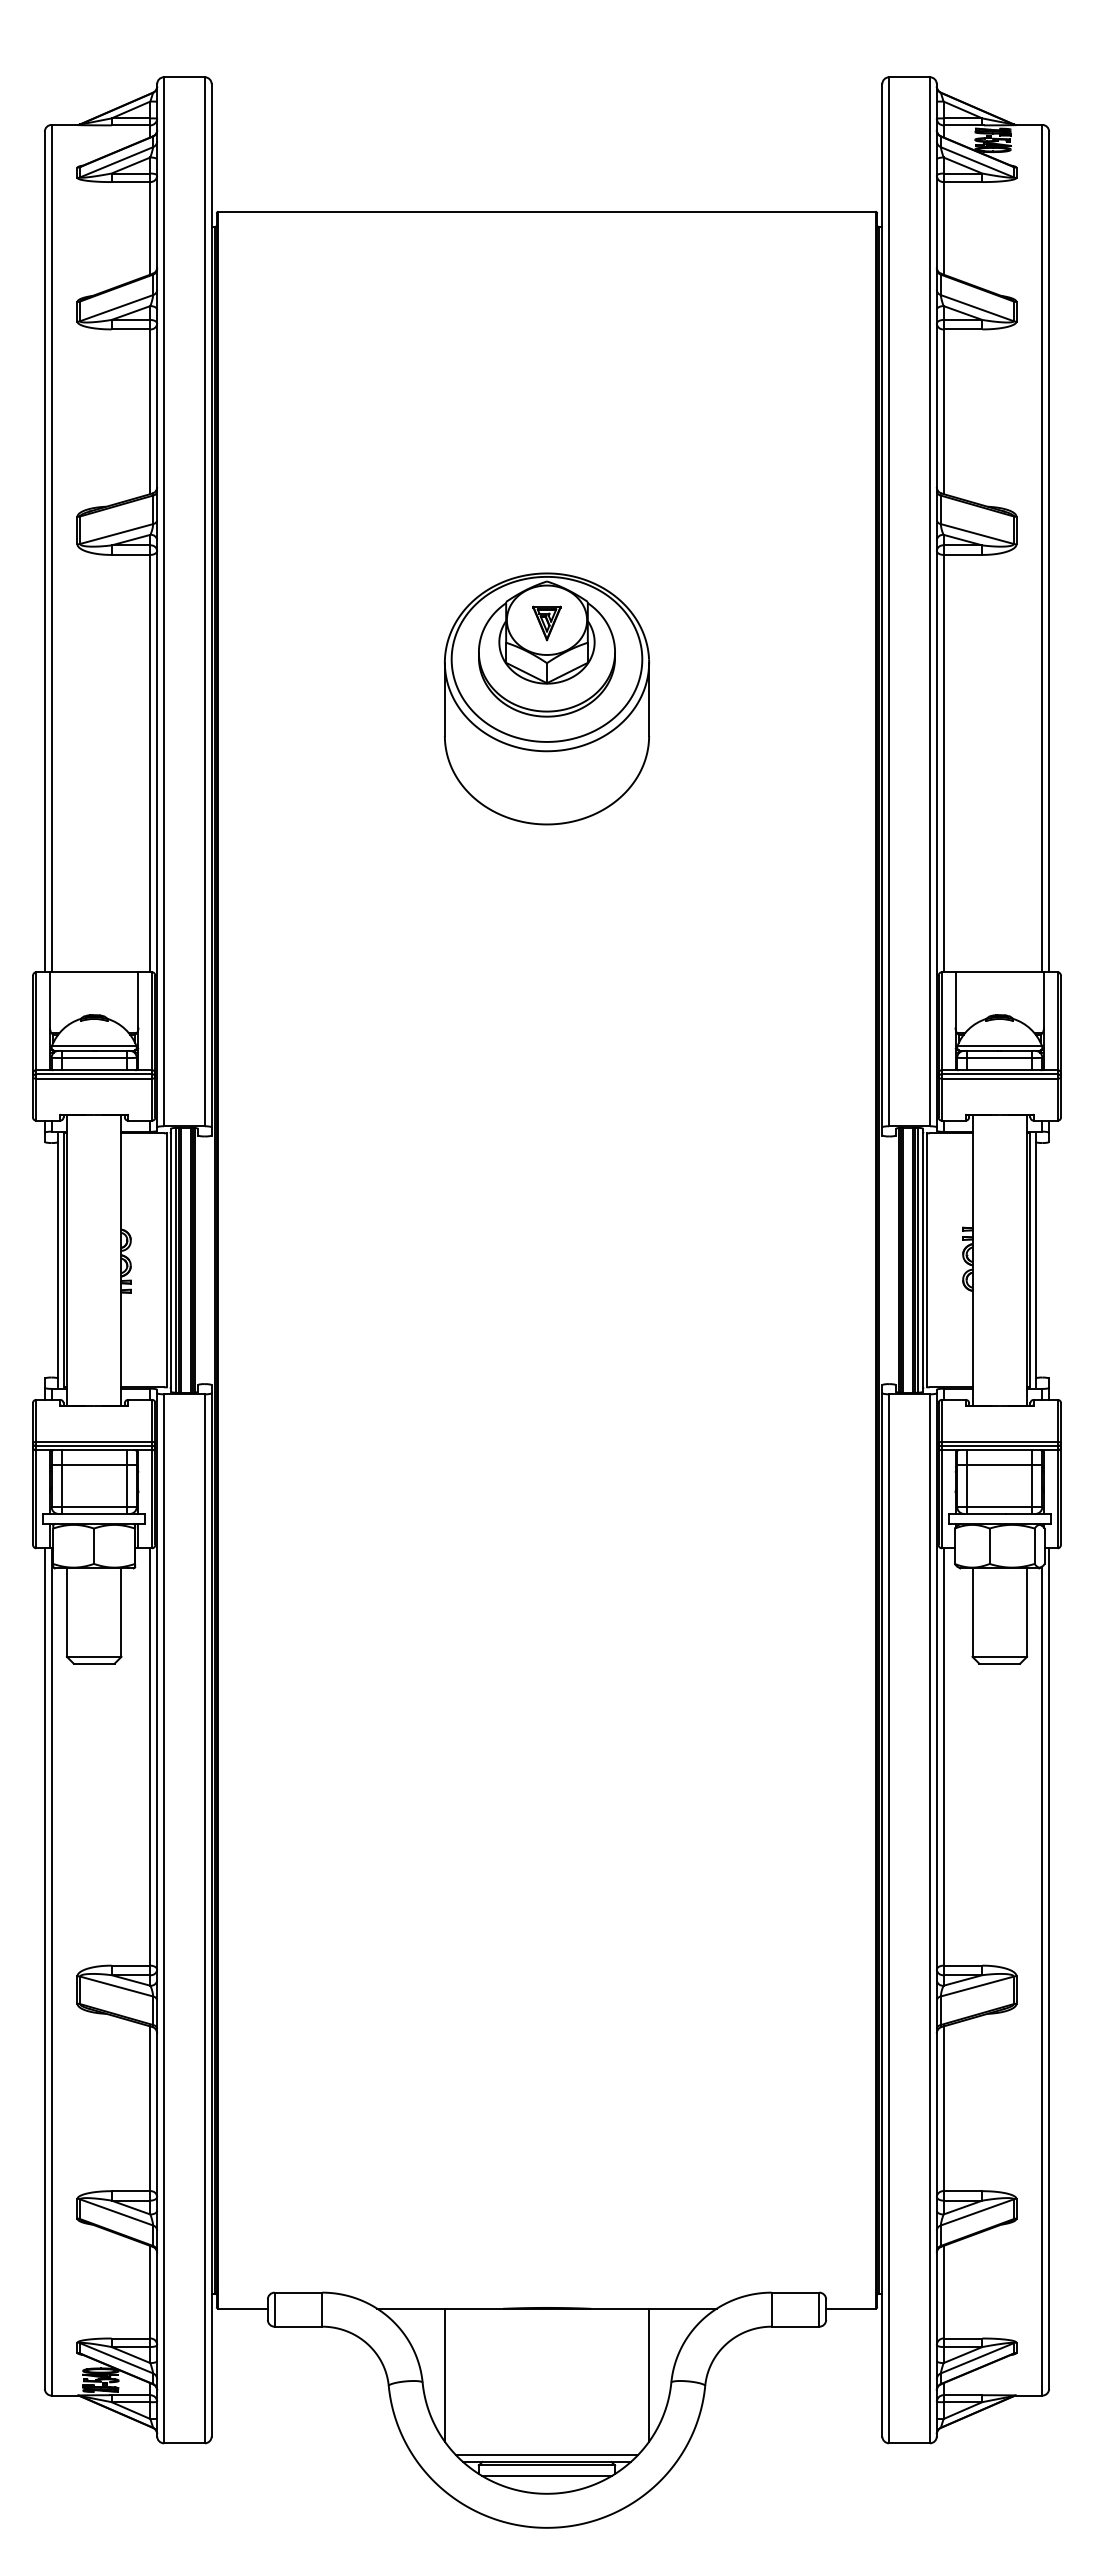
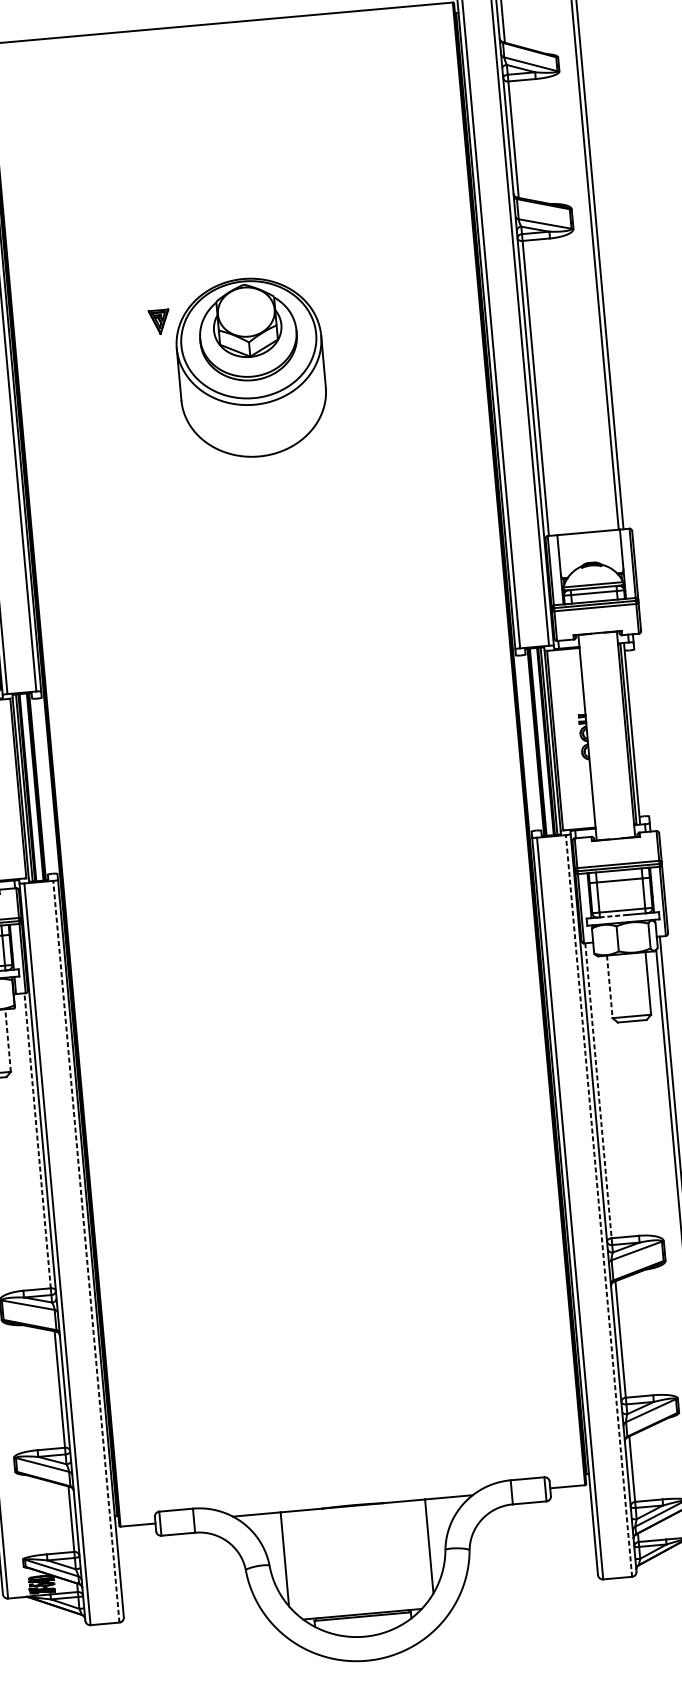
part: (546, 623) -> (159, 322), moved
line: (986, 1513) -> (613, 915), solid -> dashed
line: (121, 1612) -> (8, 1040), solid -> dashed
line: (972, 1613) -> (609, 987), solid -> dashed
line: (150, 1757) -> (37, 1141), solid -> dashed
line: (943, 1757) -> (598, 1091), solid -> dashed
line: (204, 1918) -> (86, 1251), solid -> dashed
line: (929, 1918) -> (598, 1205), solid -> dashed
line: (546, 2455) -> (361, 1609), removed
line: (546, 2475) -> (363, 1623), removed

